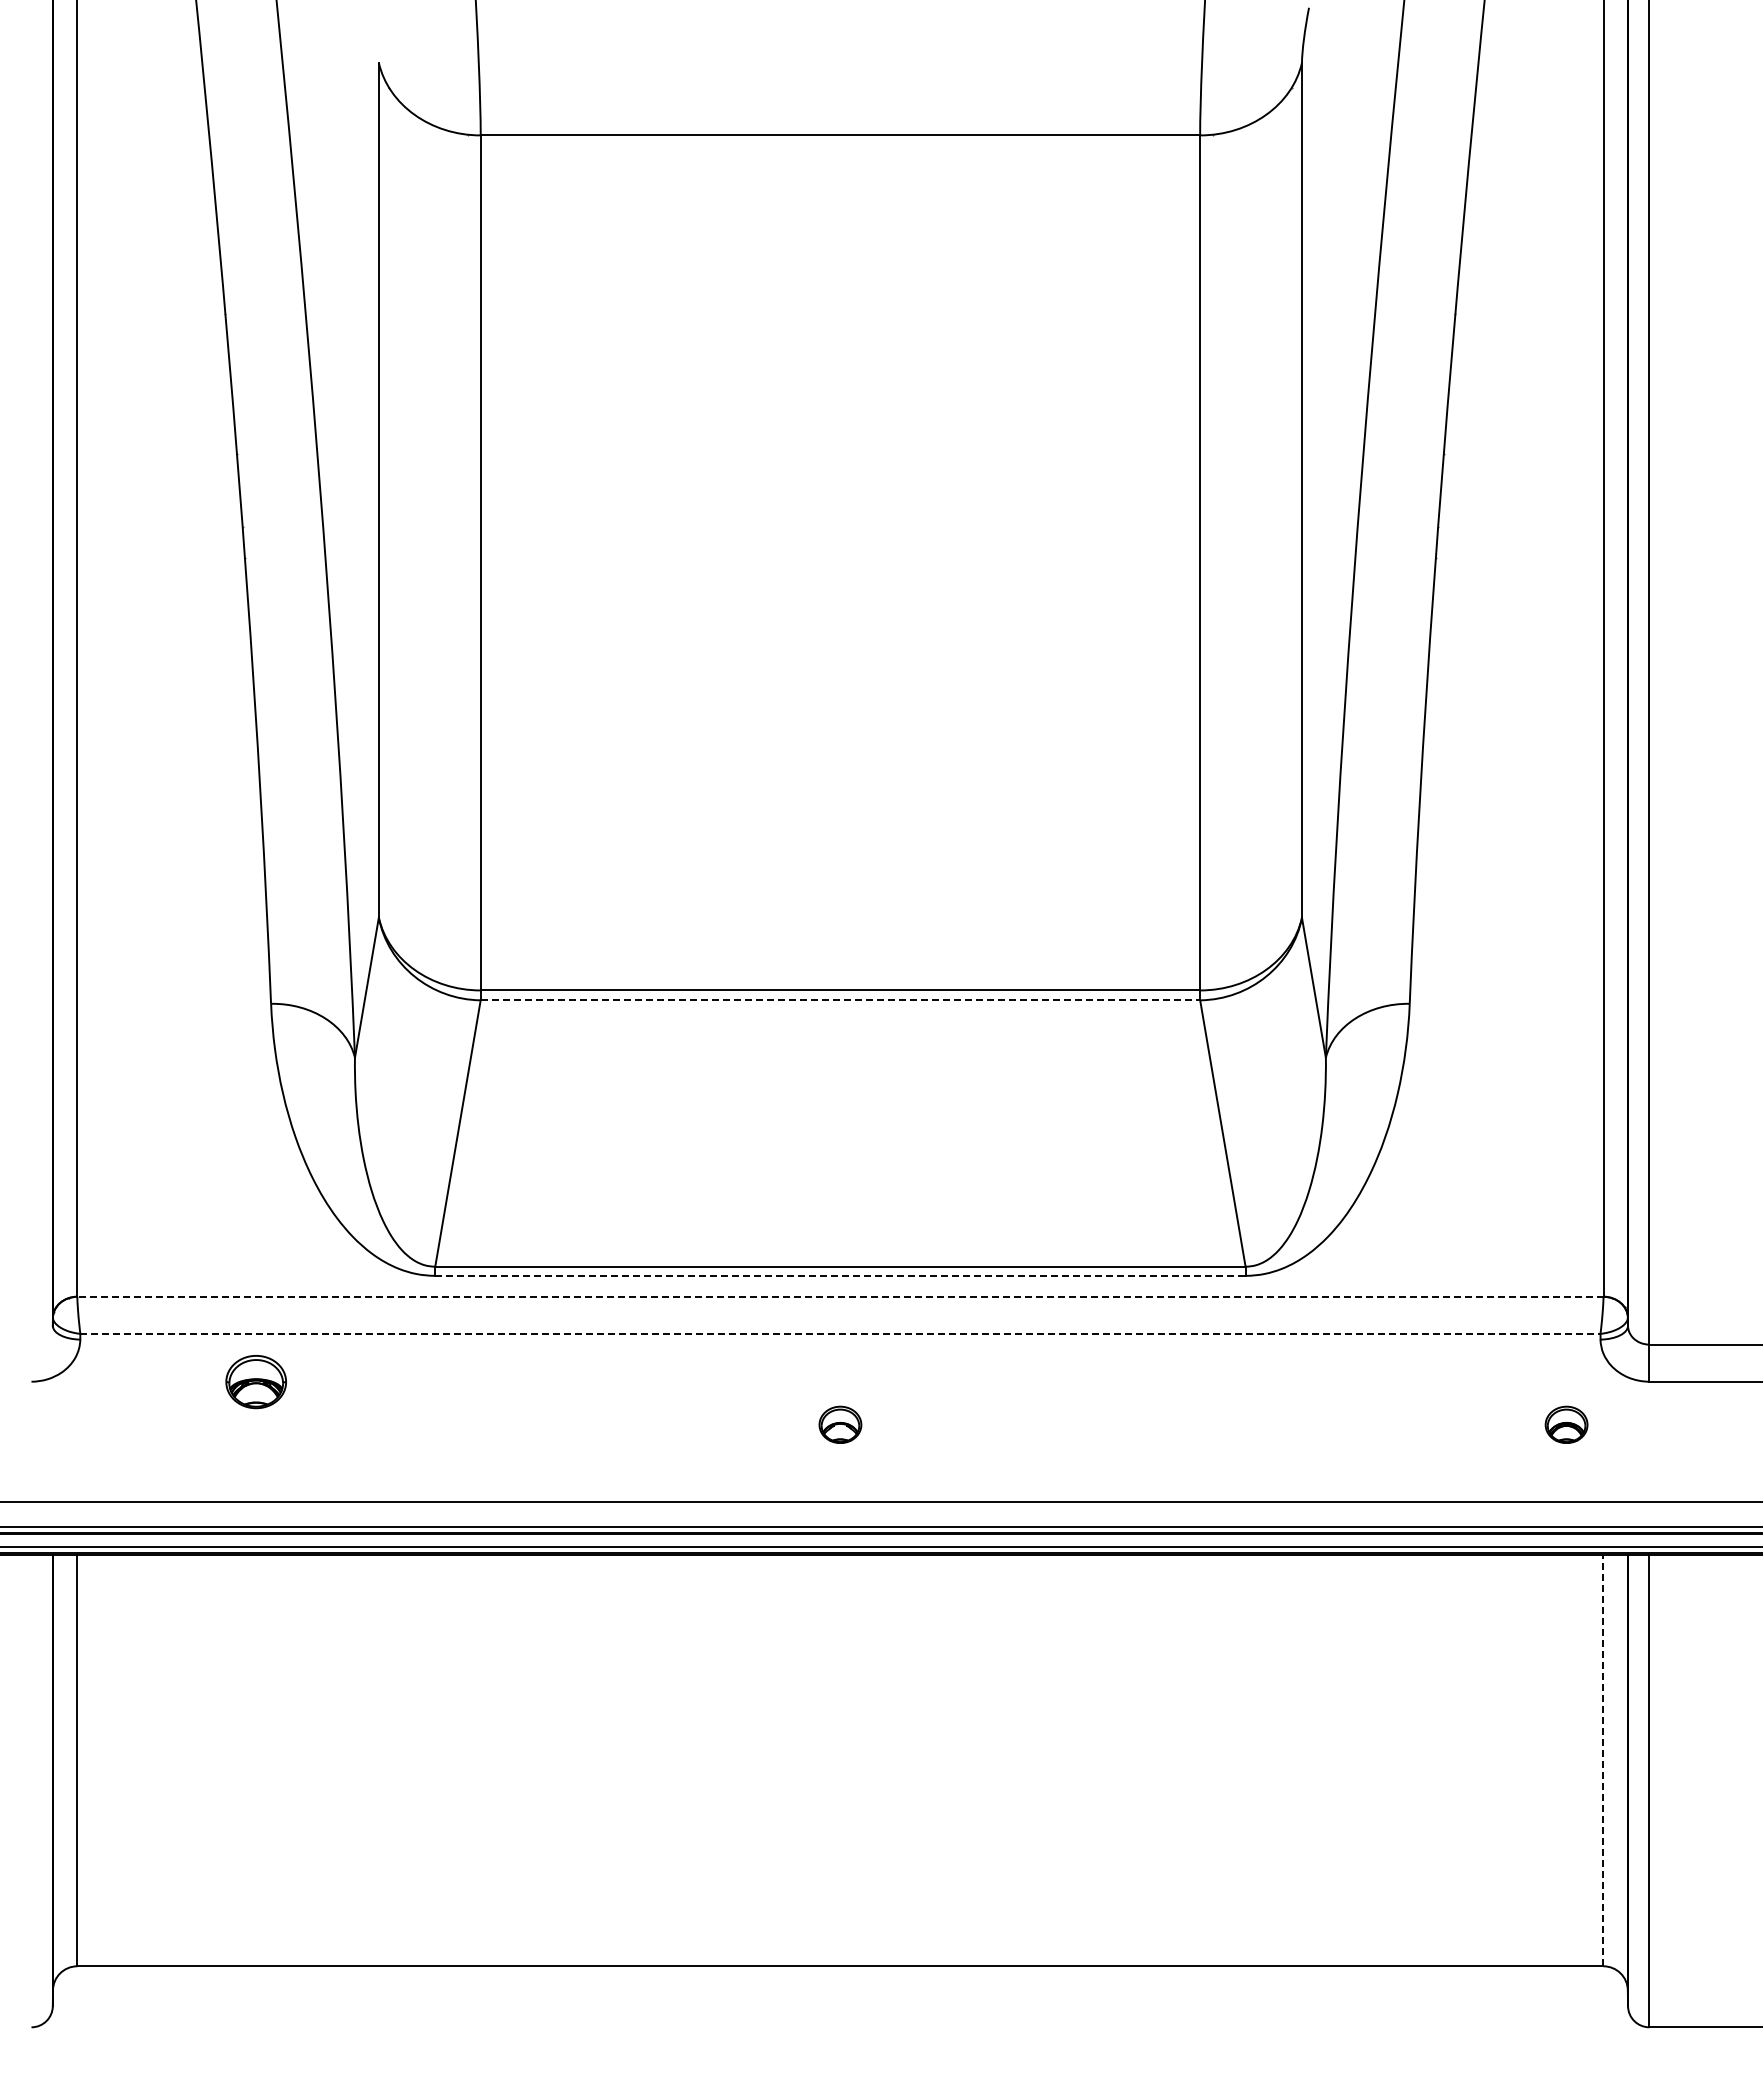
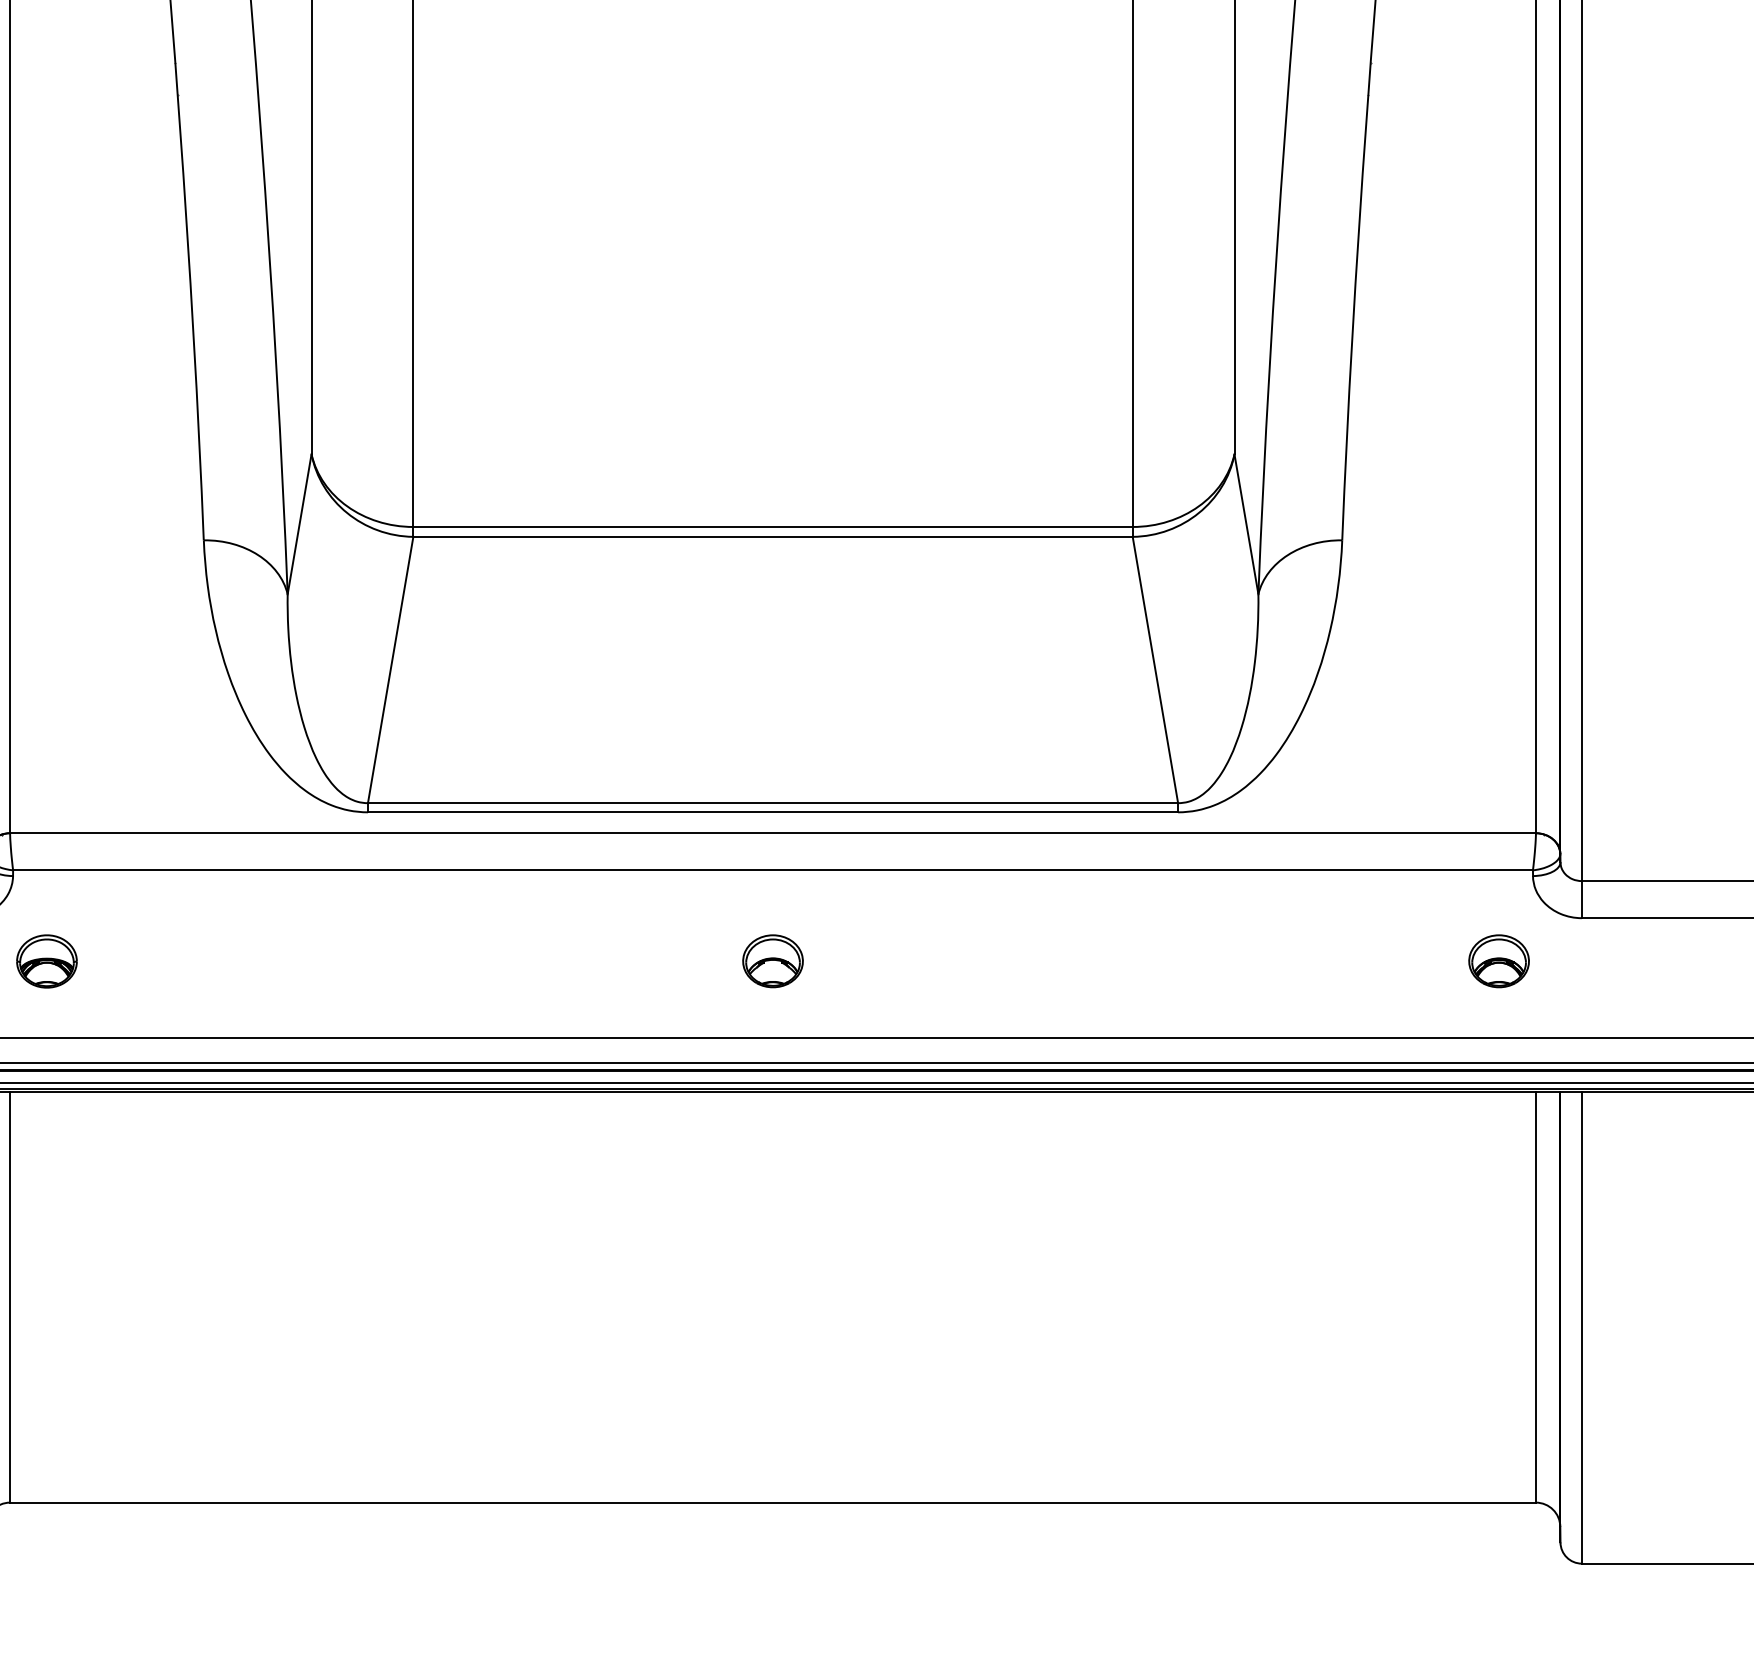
line: (840, 1000) -> (773, 537), dashed -> solid
line: (840, 1275) -> (773, 811), dashed -> solid
line: (839, 1296) -> (772, 832), dashed -> solid
line: (840, 1333) -> (773, 869), dashed -> solid
part: (255, 1382) -> (46, 961), moved
part: (840, 1424) -> (773, 960), size x1.43
part: (1566, 1424) -> (1498, 960), size x1.43
line: (1603, 1760) -> (1535, 1296), dashed -> solid

